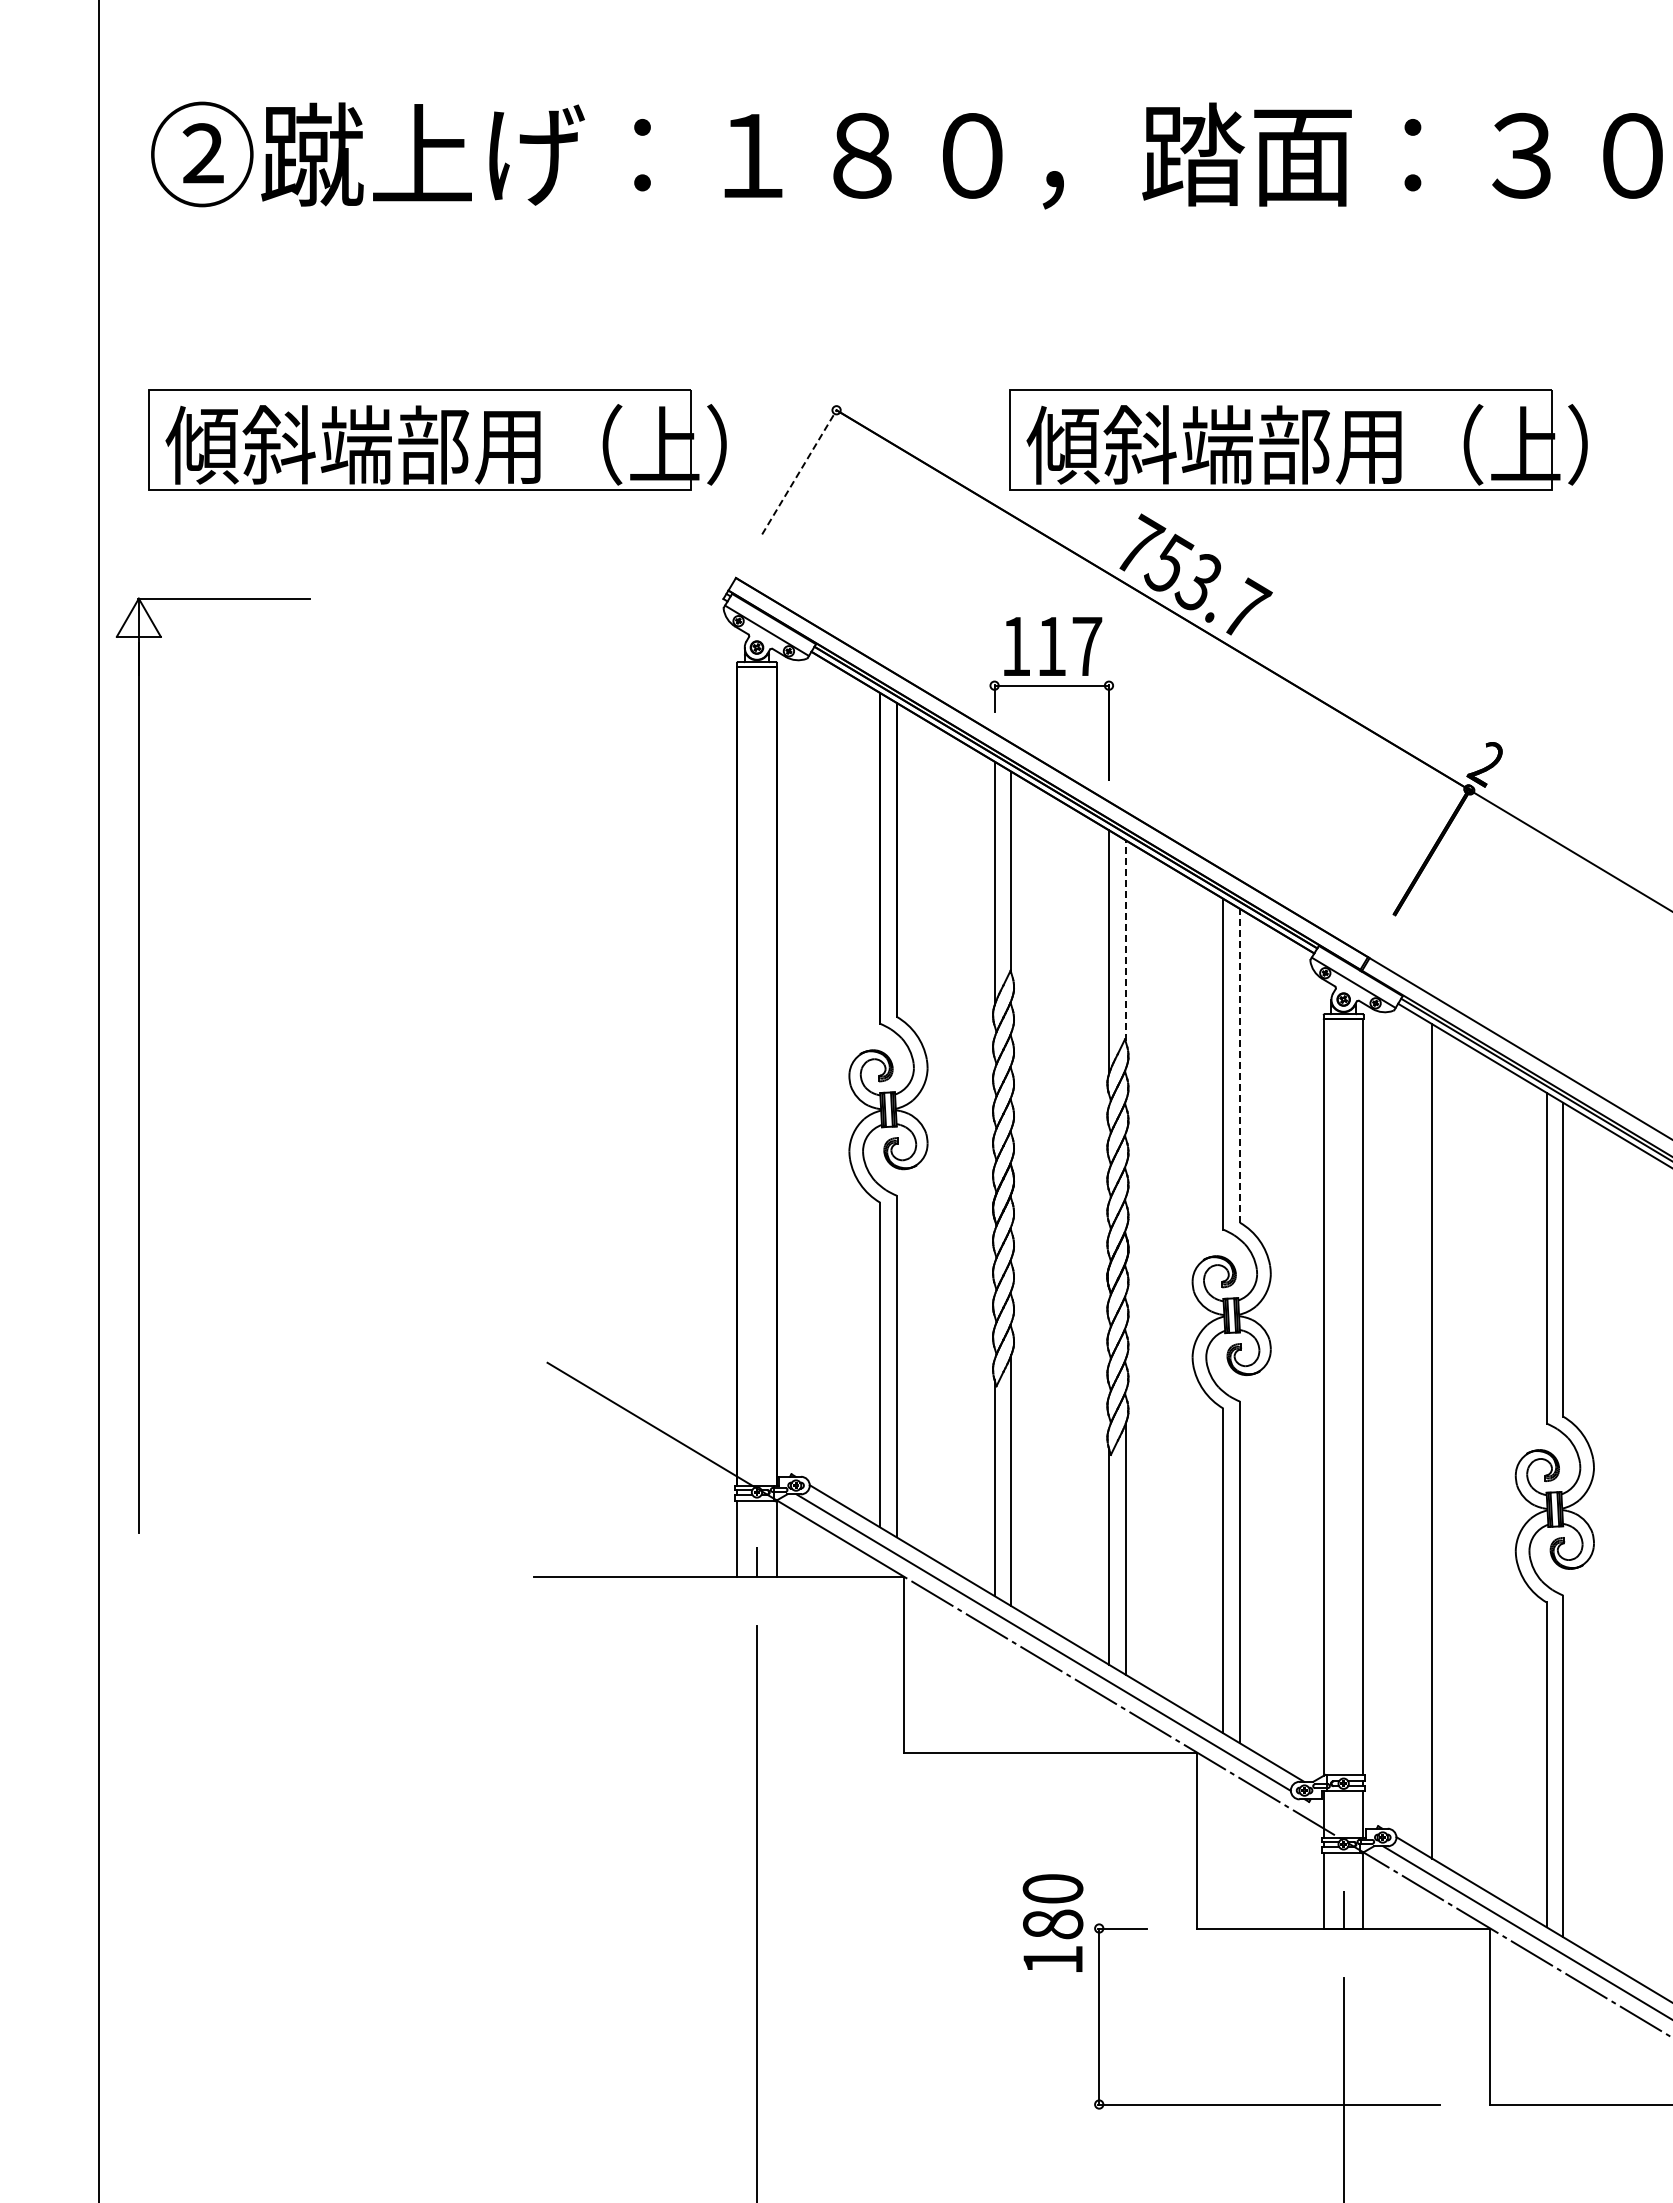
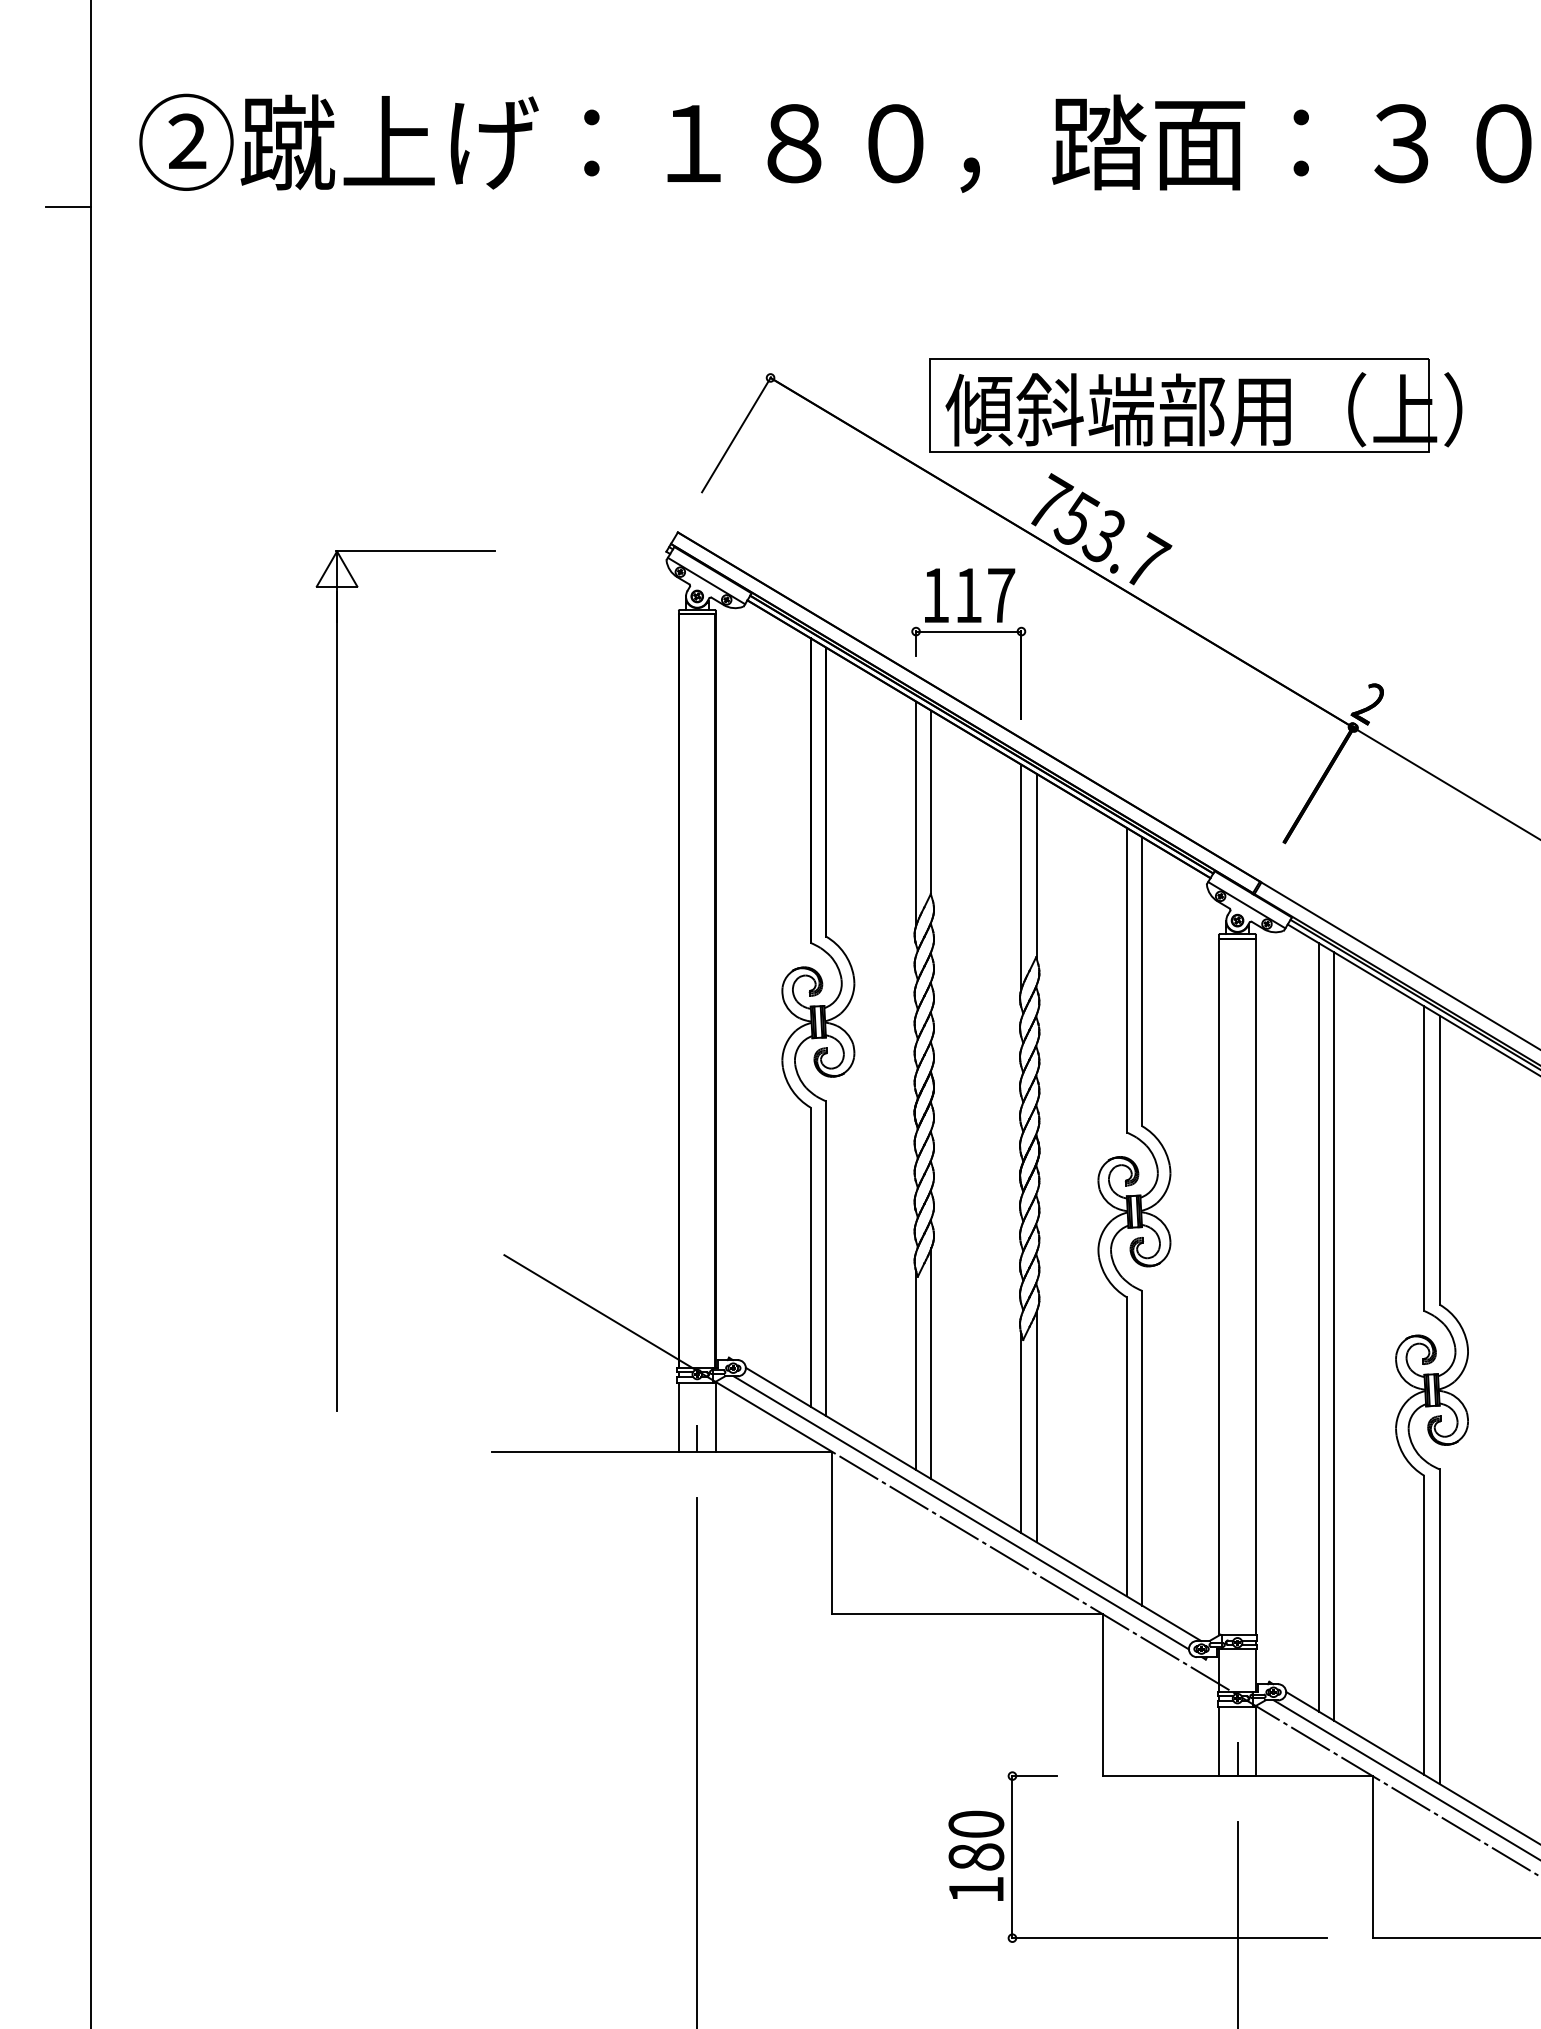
line: (74, 224) -> (68, 206), added
part: (437, 439) -> (403, 404), removed
line: (799, 471) -> (736, 434), dashed -> solid
line: (1125, 940) -> (1036, 866), dashed -> solid
part: (139, 1065) -> (337, 981), moved
line: (1240, 1065) -> (1142, 981), dashed -> solid
line: (1448, 1451) -> (1334, 1336), added
text: (1052, 1922) -> (975, 1855), moved

